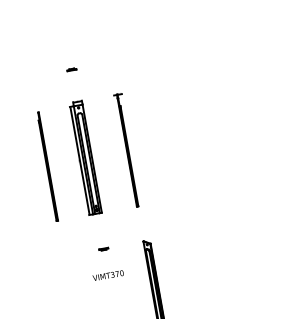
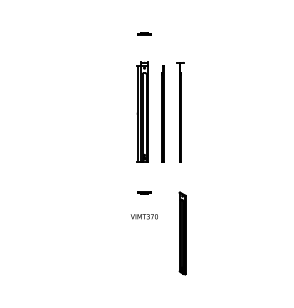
part: (71, 69) -> (144, 34), size x1.6
line: (47, 166) -> (162, 113), moved
part: (103, 249) -> (144, 193), size x1.6

